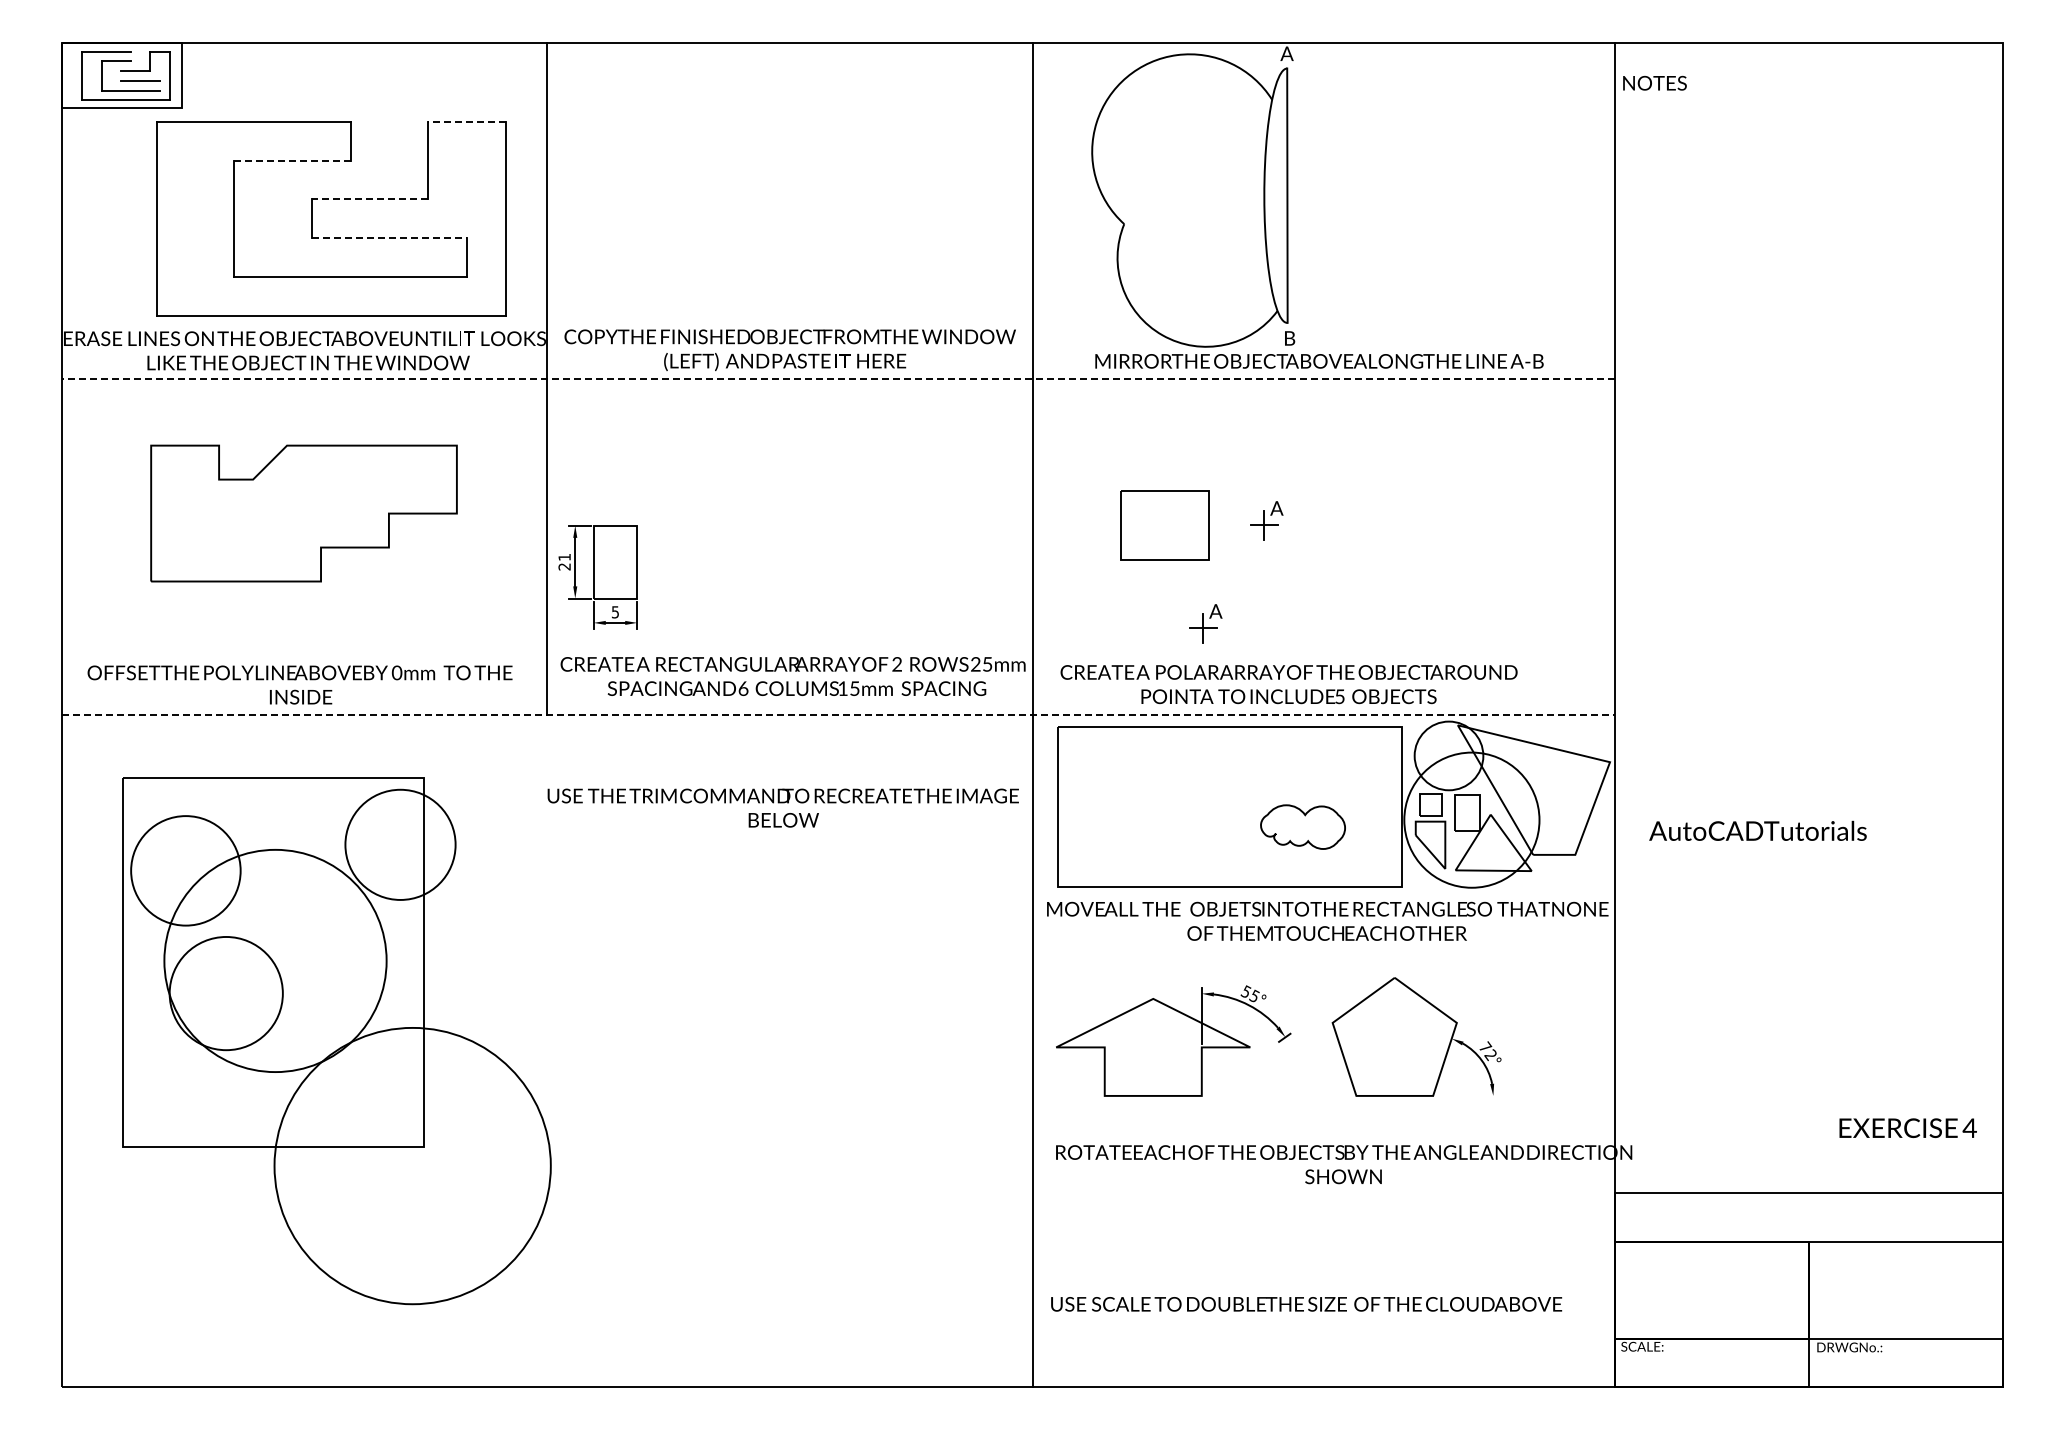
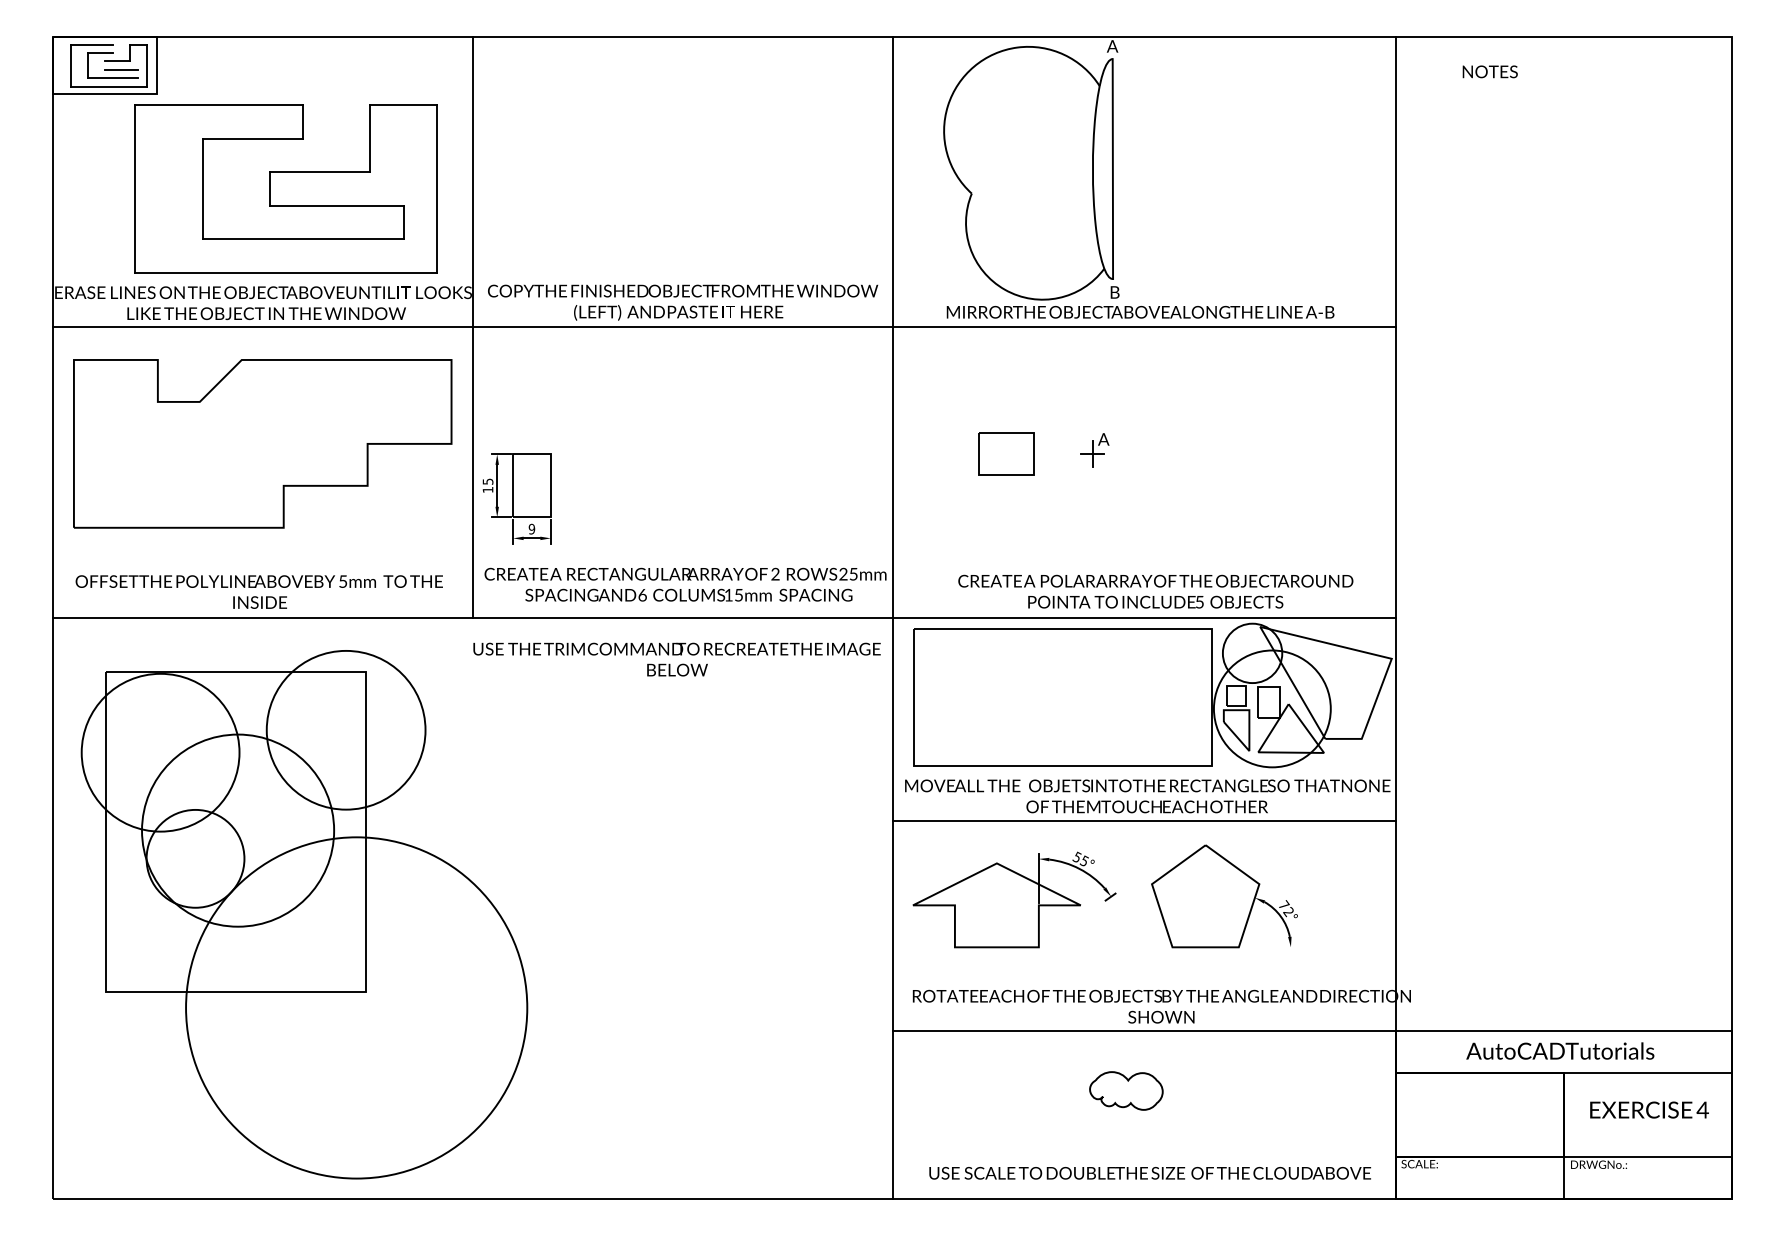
text: (1654, 82) -> (1489, 71), moved
line: (467, 121) -> (404, 104), dashed -> solid
line: (293, 160) -> (253, 138), dashed -> solid
line: (369, 199) -> (319, 172), dashed -> solid
line: (389, 238) -> (336, 206), dashed -> solid
line: (837, 378) -> (723, 327), dashed -> solid
part: (303, 513) -> (262, 443), size x1.43
part: (1164, 525) -> (1006, 454), size x0.71
text: (564, 562) -> (487, 486), 21 -> 15
text: (615, 612) -> (532, 529), 5 -> 9
part: (1205, 623) -> (1042, 538), removed
text: (396, 672) -> (342, 581), 0mm -> 5mm
text: (1288, 684) -> (1155, 591), moved
line: (838, 715) -> (724, 618), dashed -> solid
text: (782, 807) -> (676, 659), moved
part: (1302, 826) -> (1125, 1090), moved
text: (1757, 830) -> (1559, 1050), moved
circle: (400, 844) -> (346, 729), size x1.67
circle: (185, 870) -> (160, 752), size x1.67
line: (1323, 950) -> (1144, 821), added
text: (1907, 1128) -> (1648, 1110), moved
circle: (412, 1165) -> (356, 1007), size x1.43
line: (1323, 1192) -> (1144, 1030), added
text: (1306, 1304) -> (1150, 1173), moved

